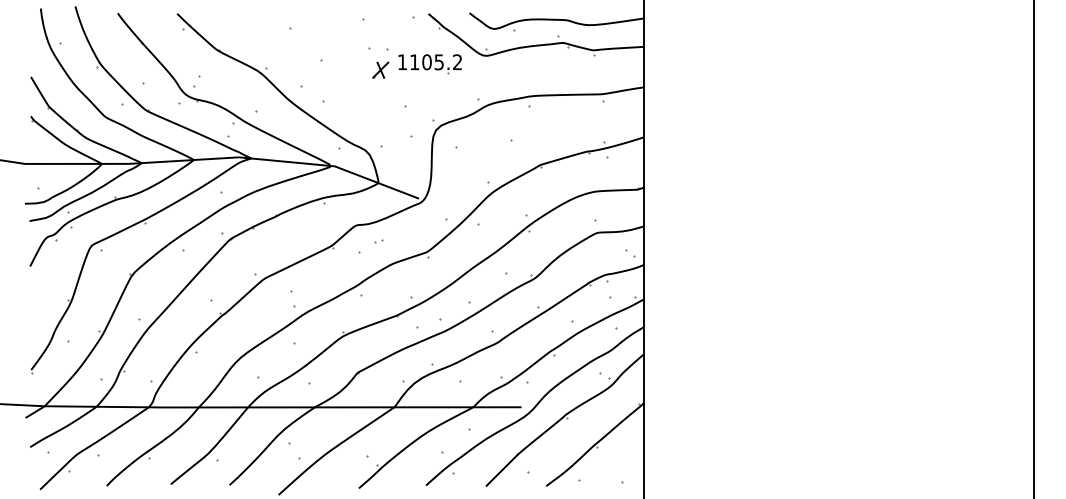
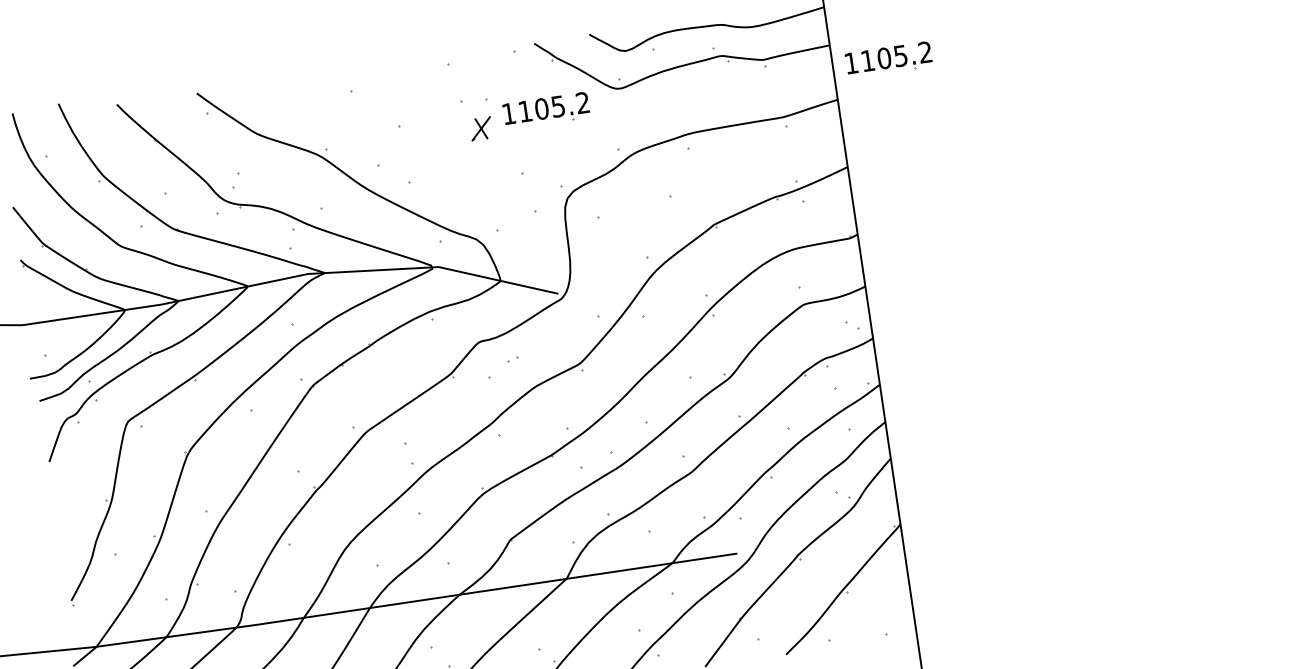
part: (684, 64) -> (888, 60), added

